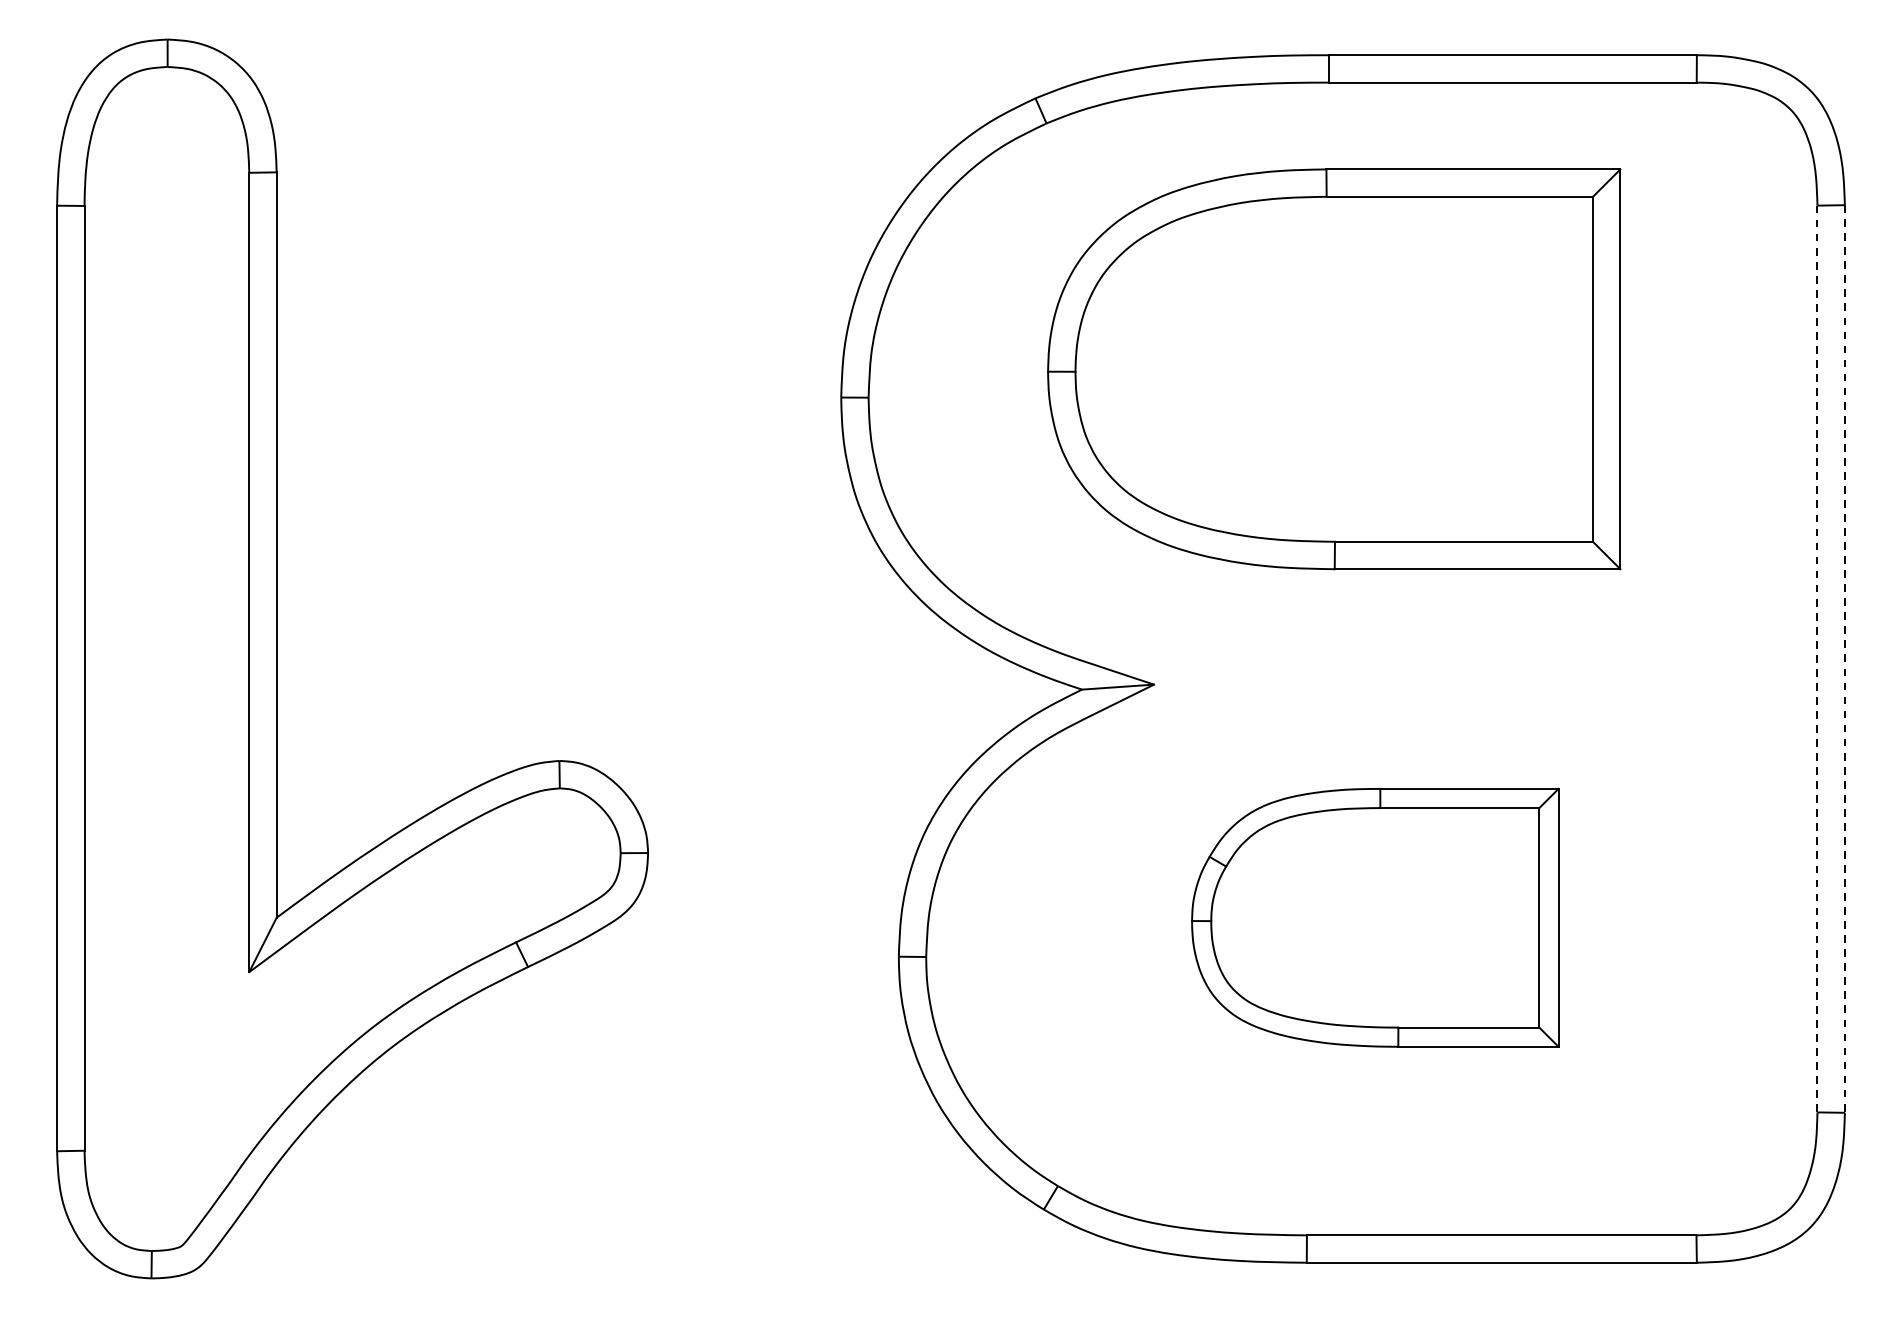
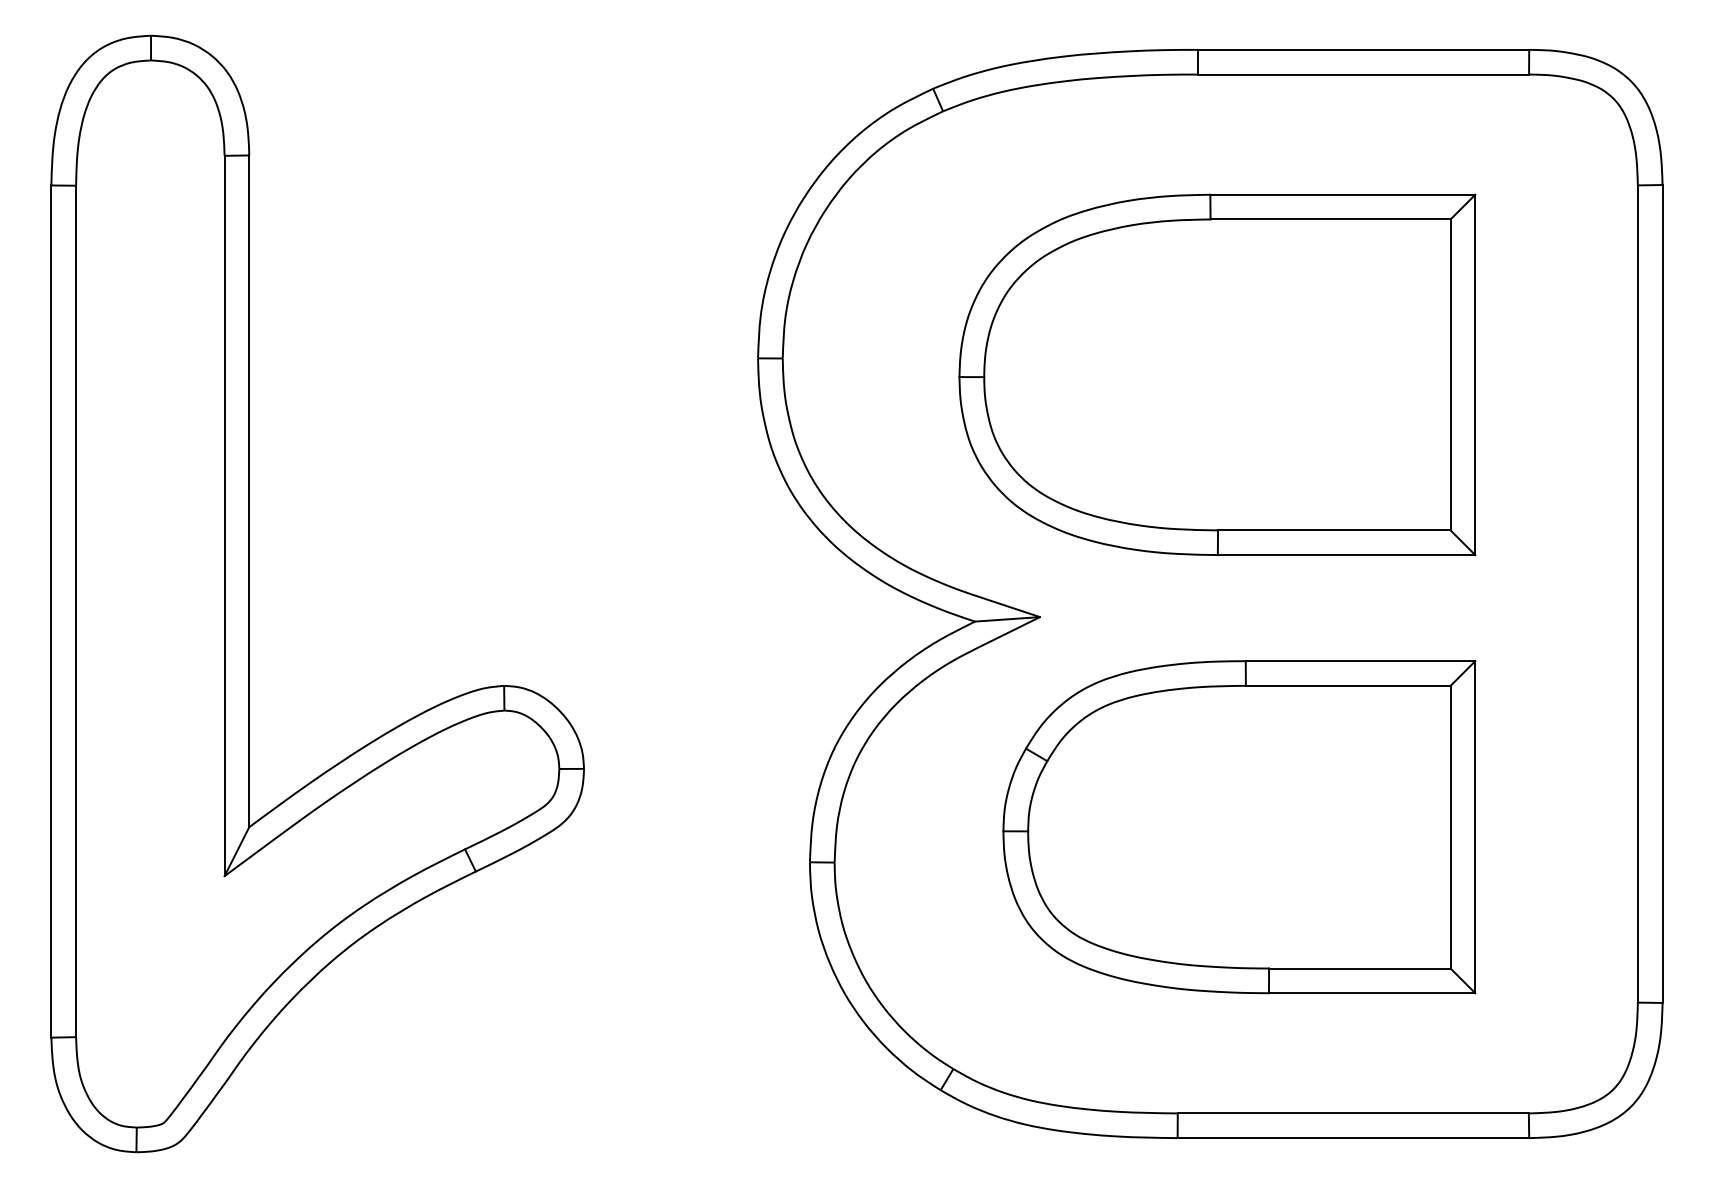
part: (1334, 368) -> (1217, 374), moved
line: (1844, 658) -> (1662, 593), dashed -> solid
line: (1817, 659) -> (1637, 594), dashed -> solid
part: (1375, 918) -> (1239, 827), size x1.43

